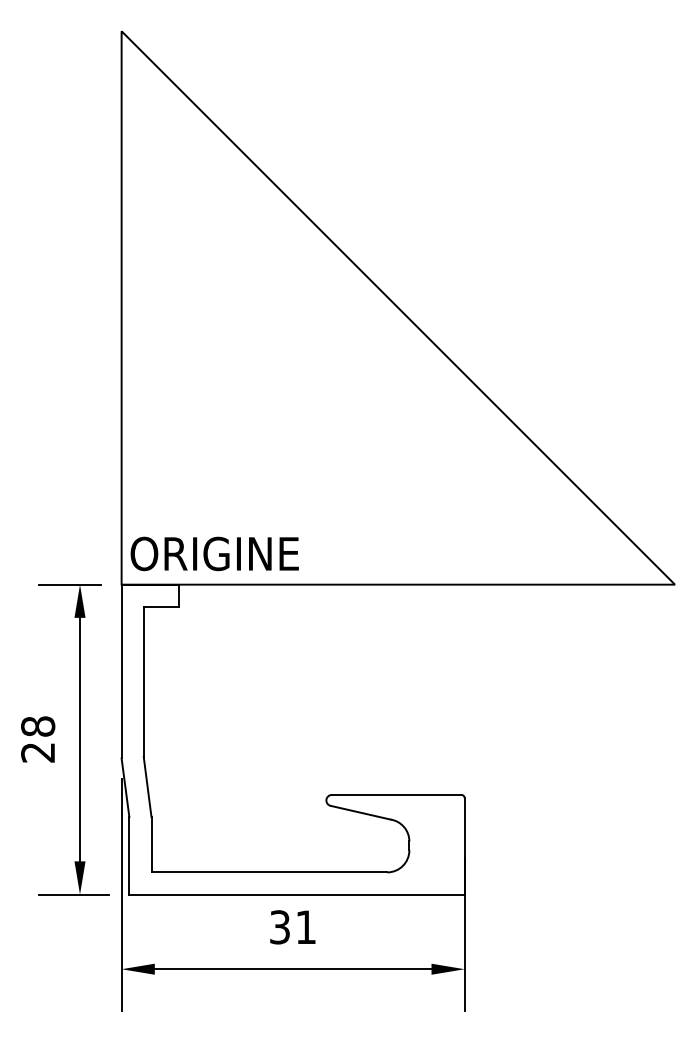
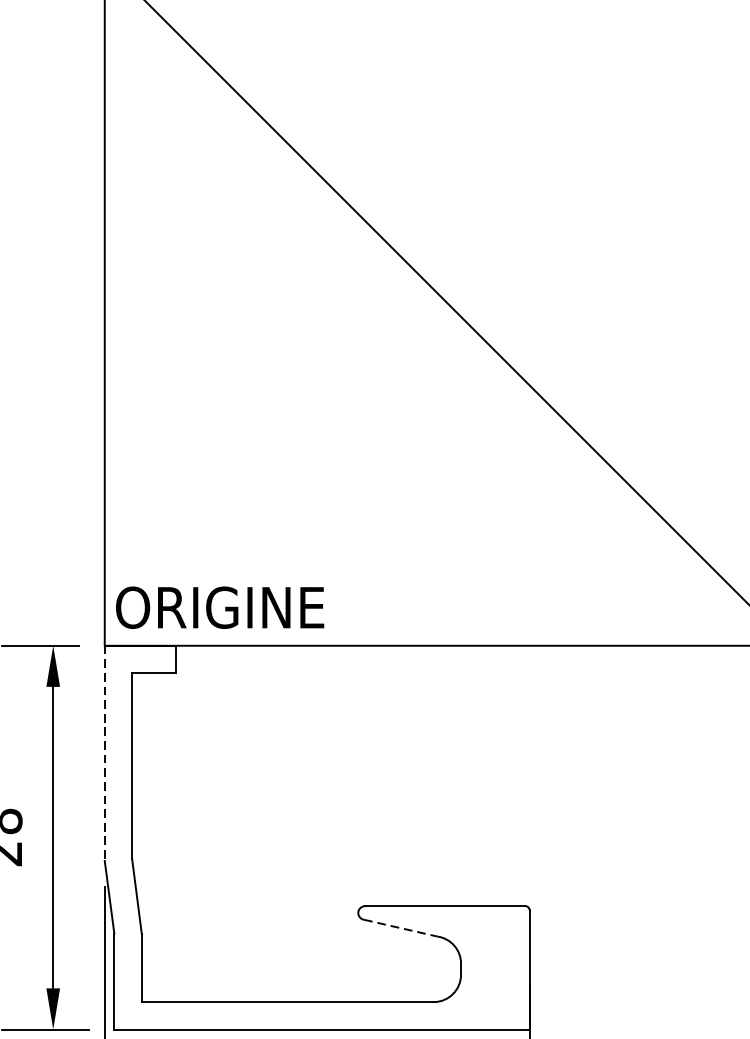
line: (121, 671) -> (104, 753), solid -> dashed
line: (361, 812) -> (401, 927), solid -> dashed

